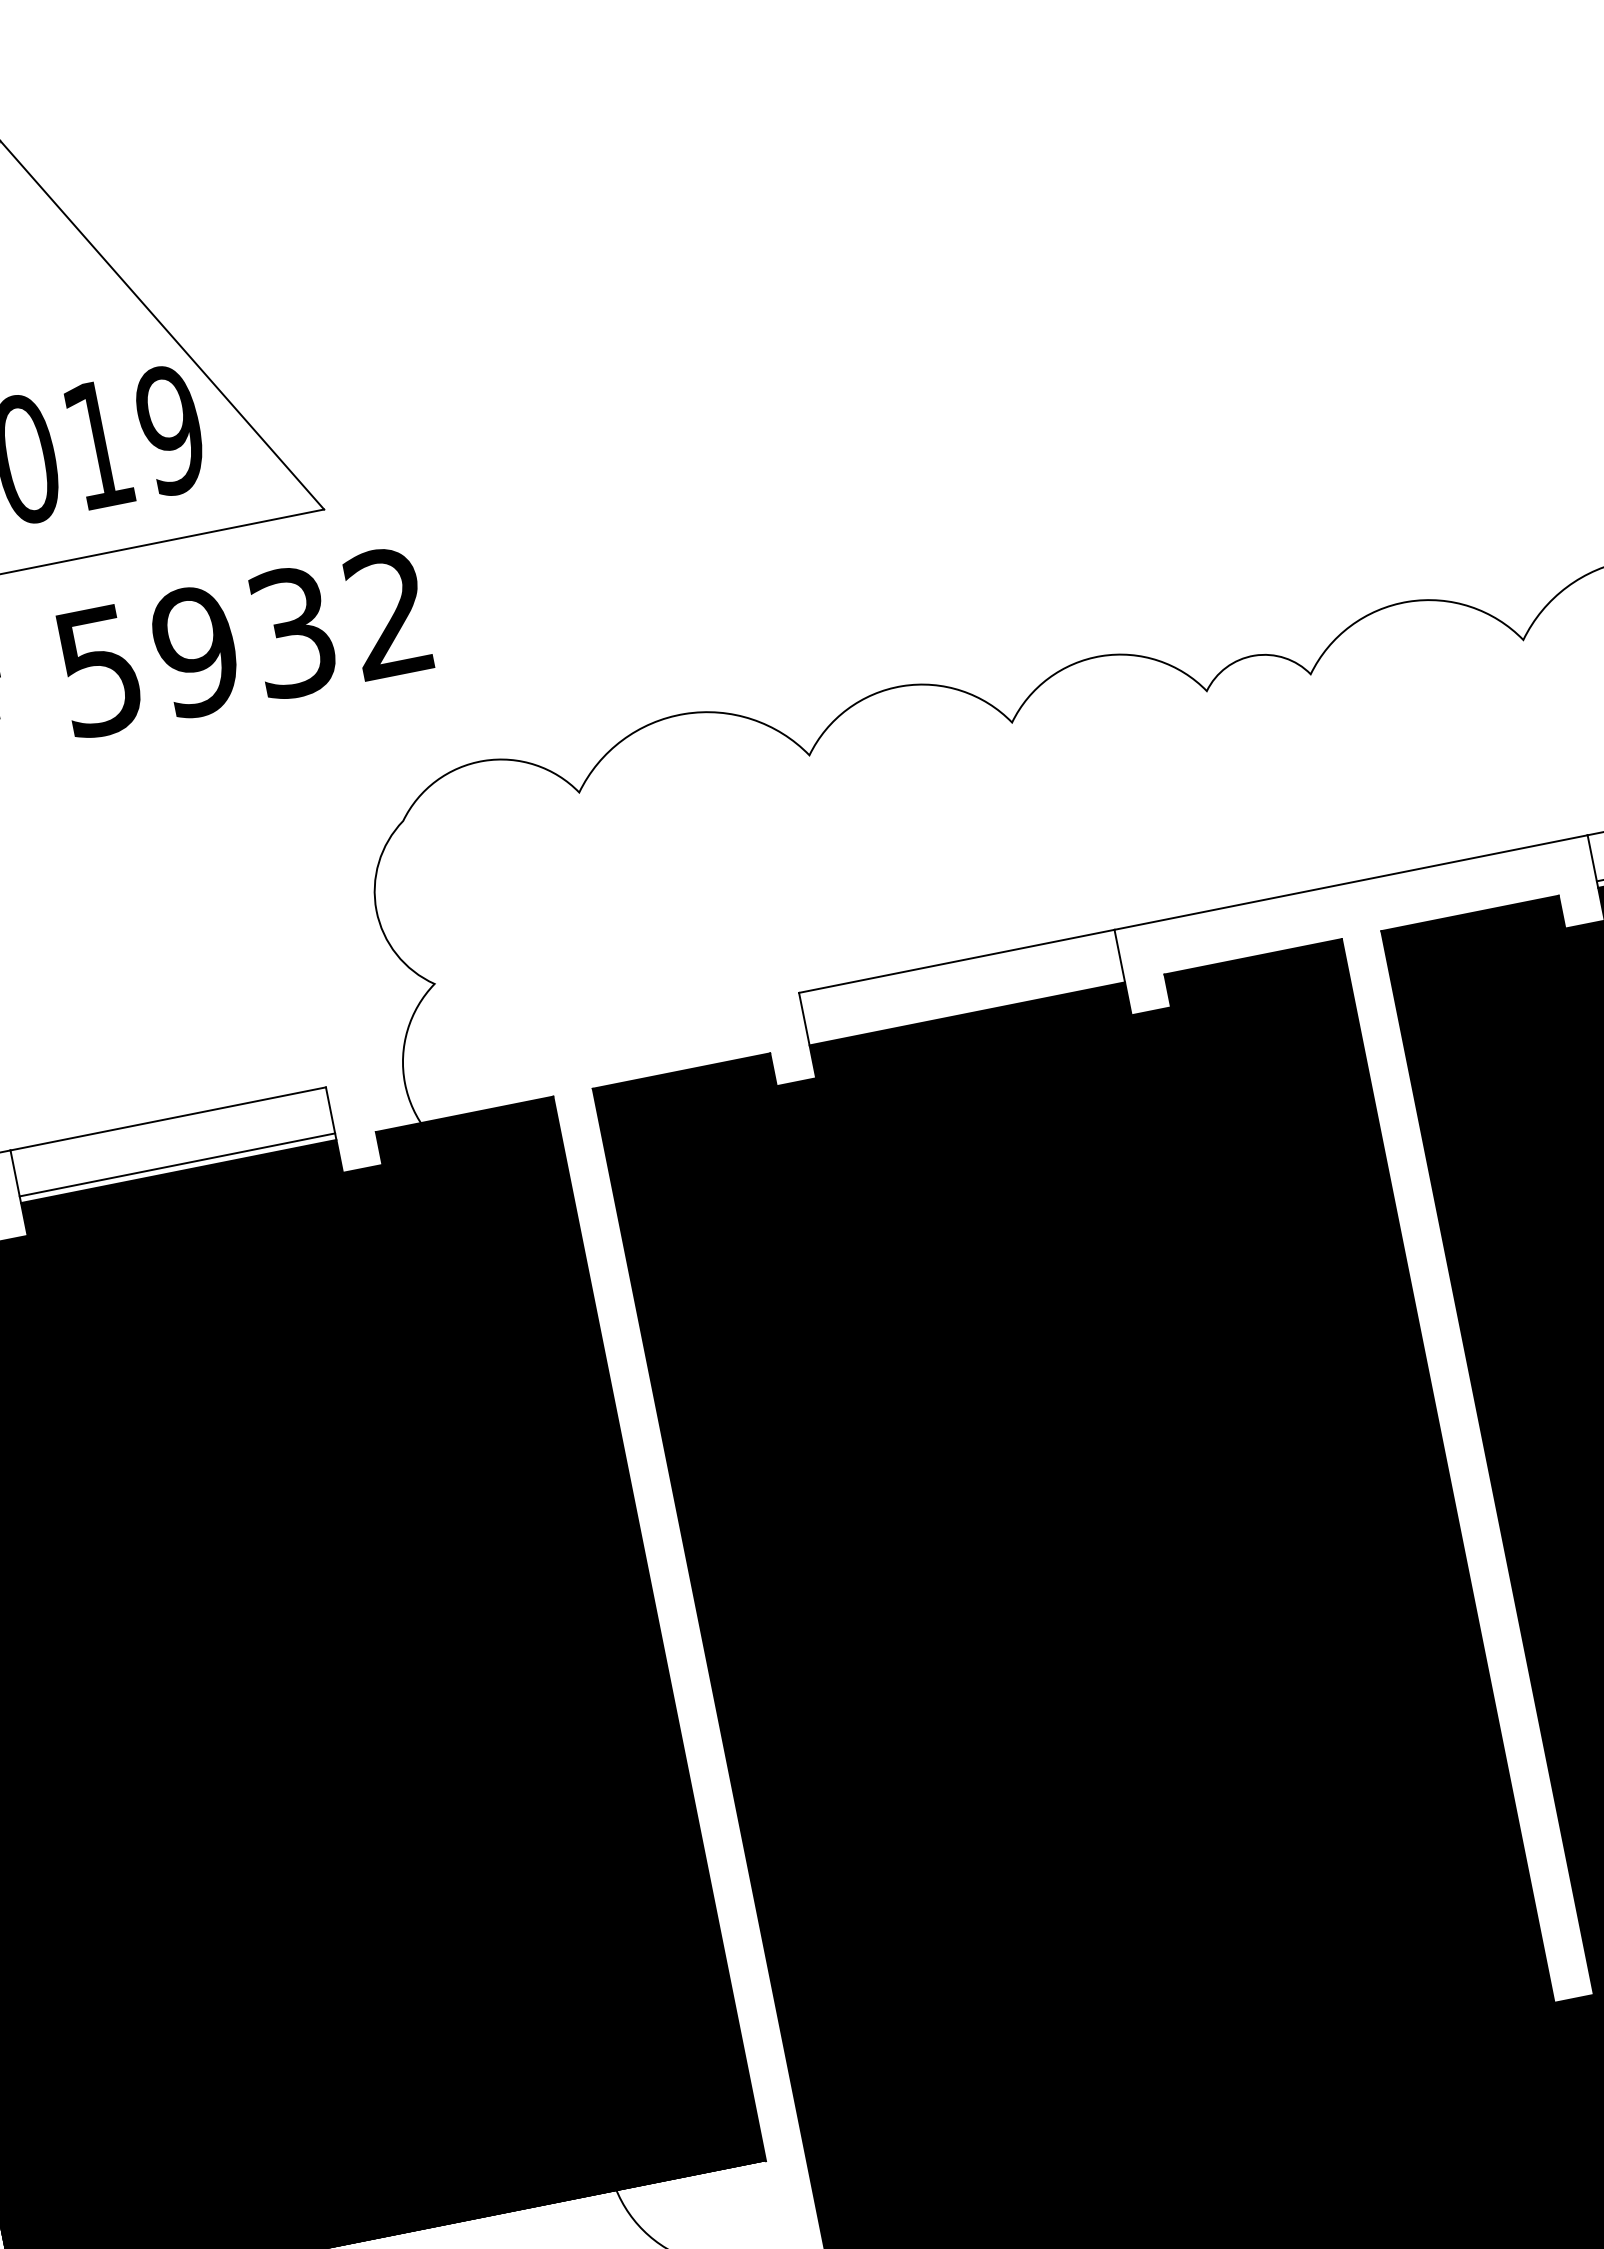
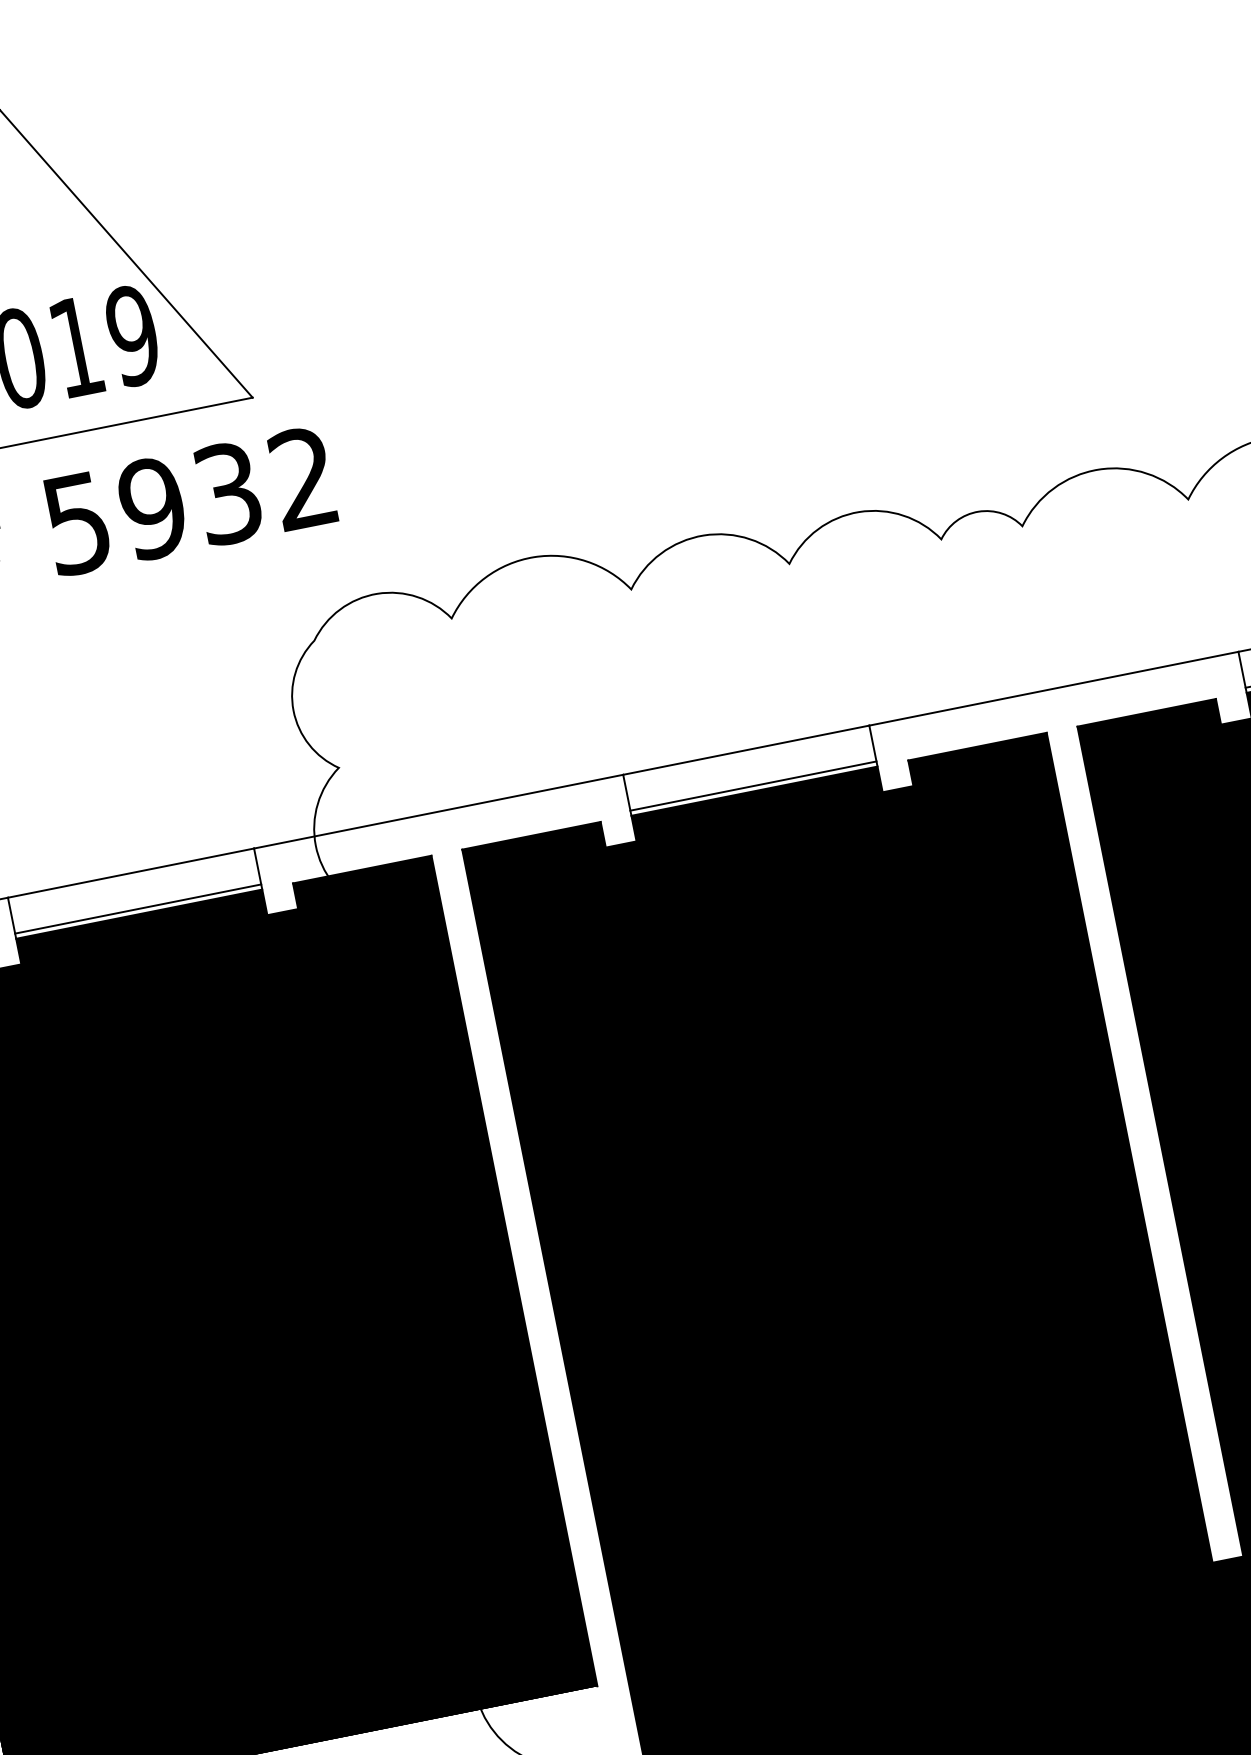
line: (965, 1006) -> (753, 785), added
line: (562, 1039) -> (438, 811), added

